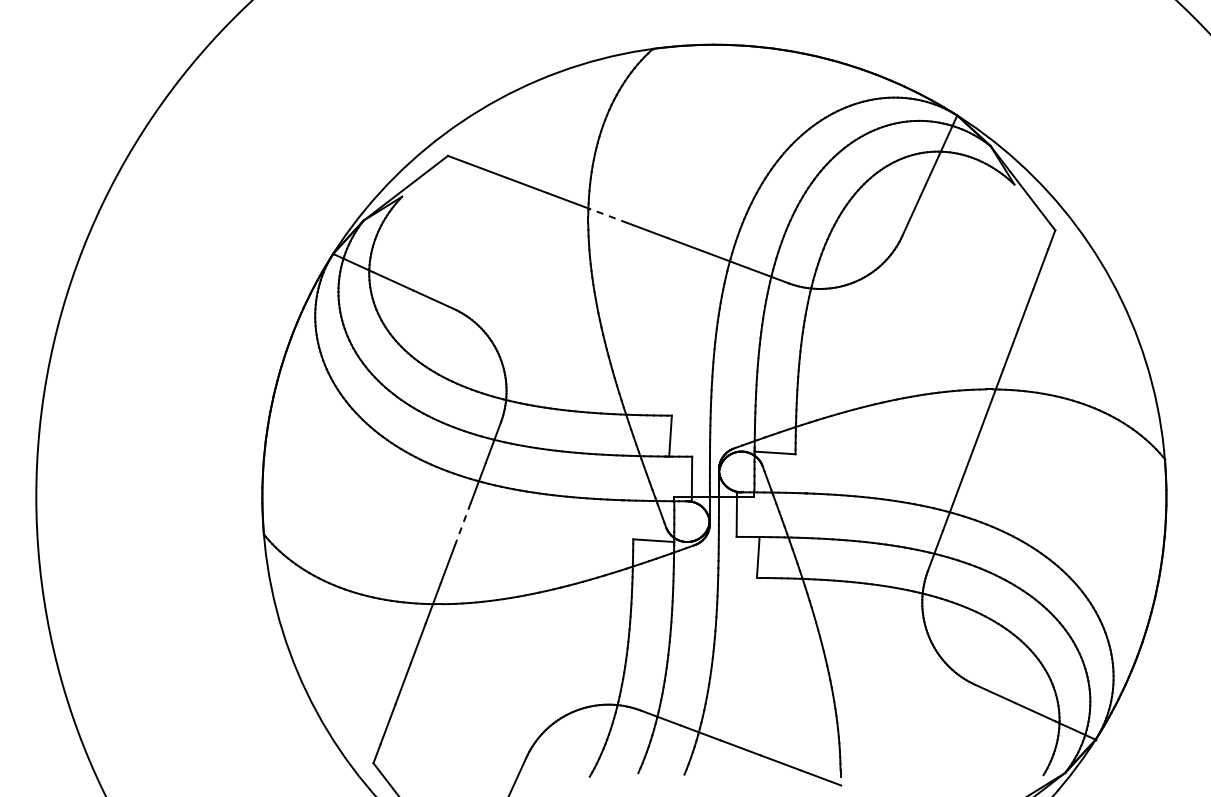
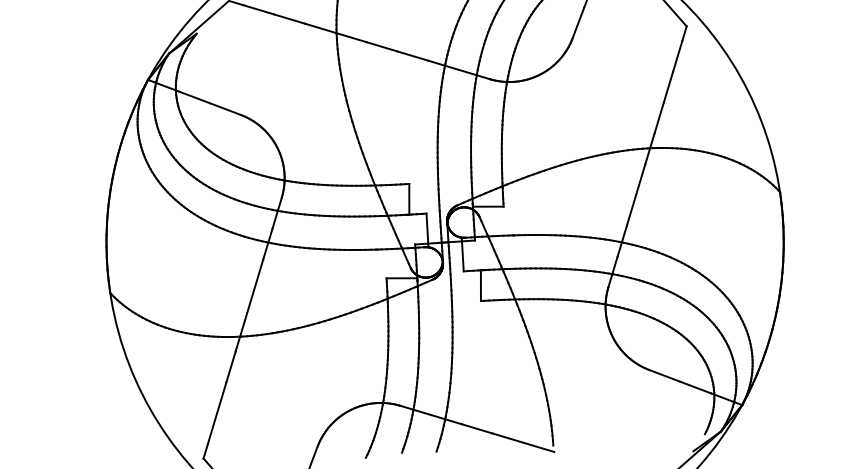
line: (607, 215) -> (351, 37), dashed -> solid
line: (463, 523) -> (258, 274), dashed -> solid

